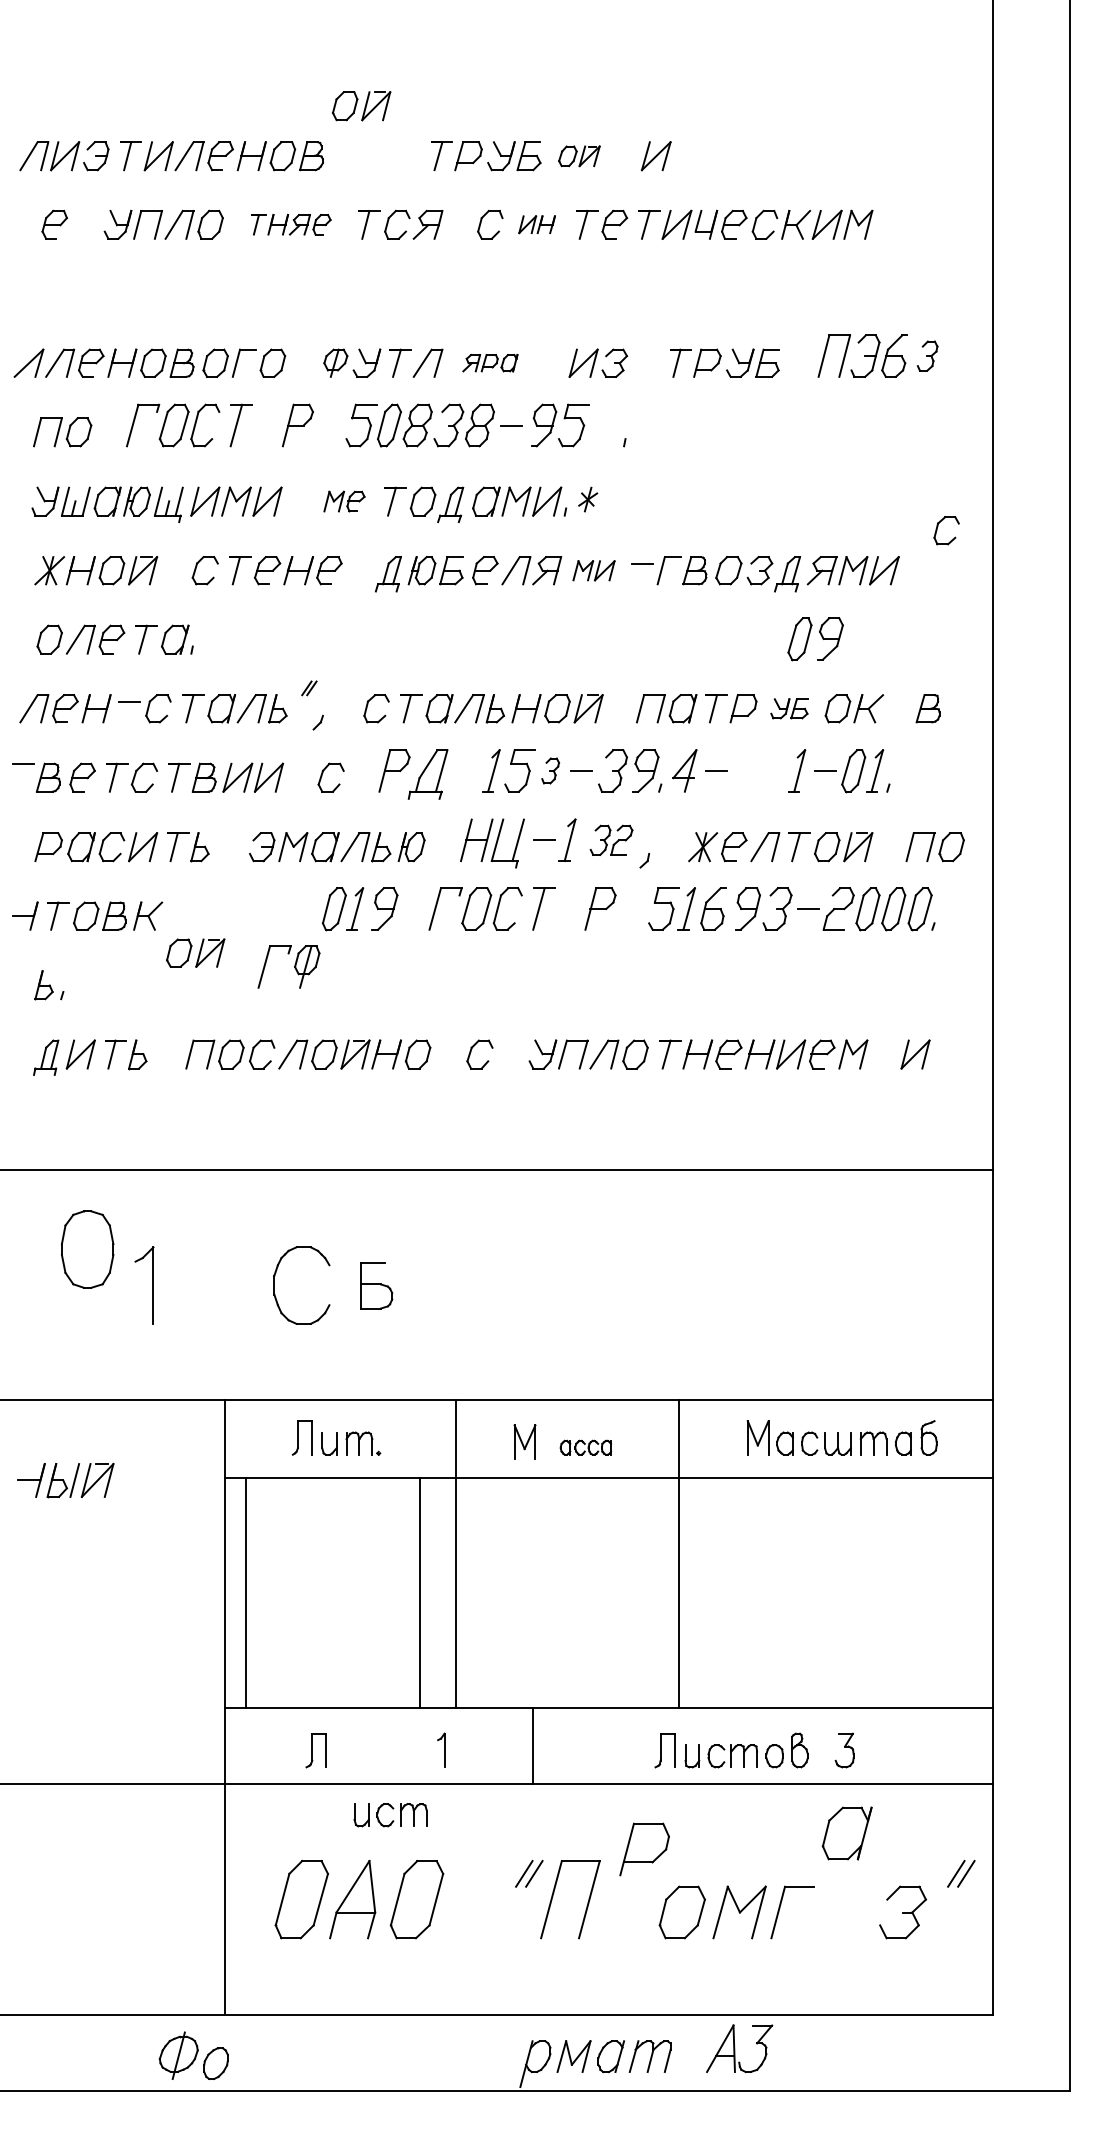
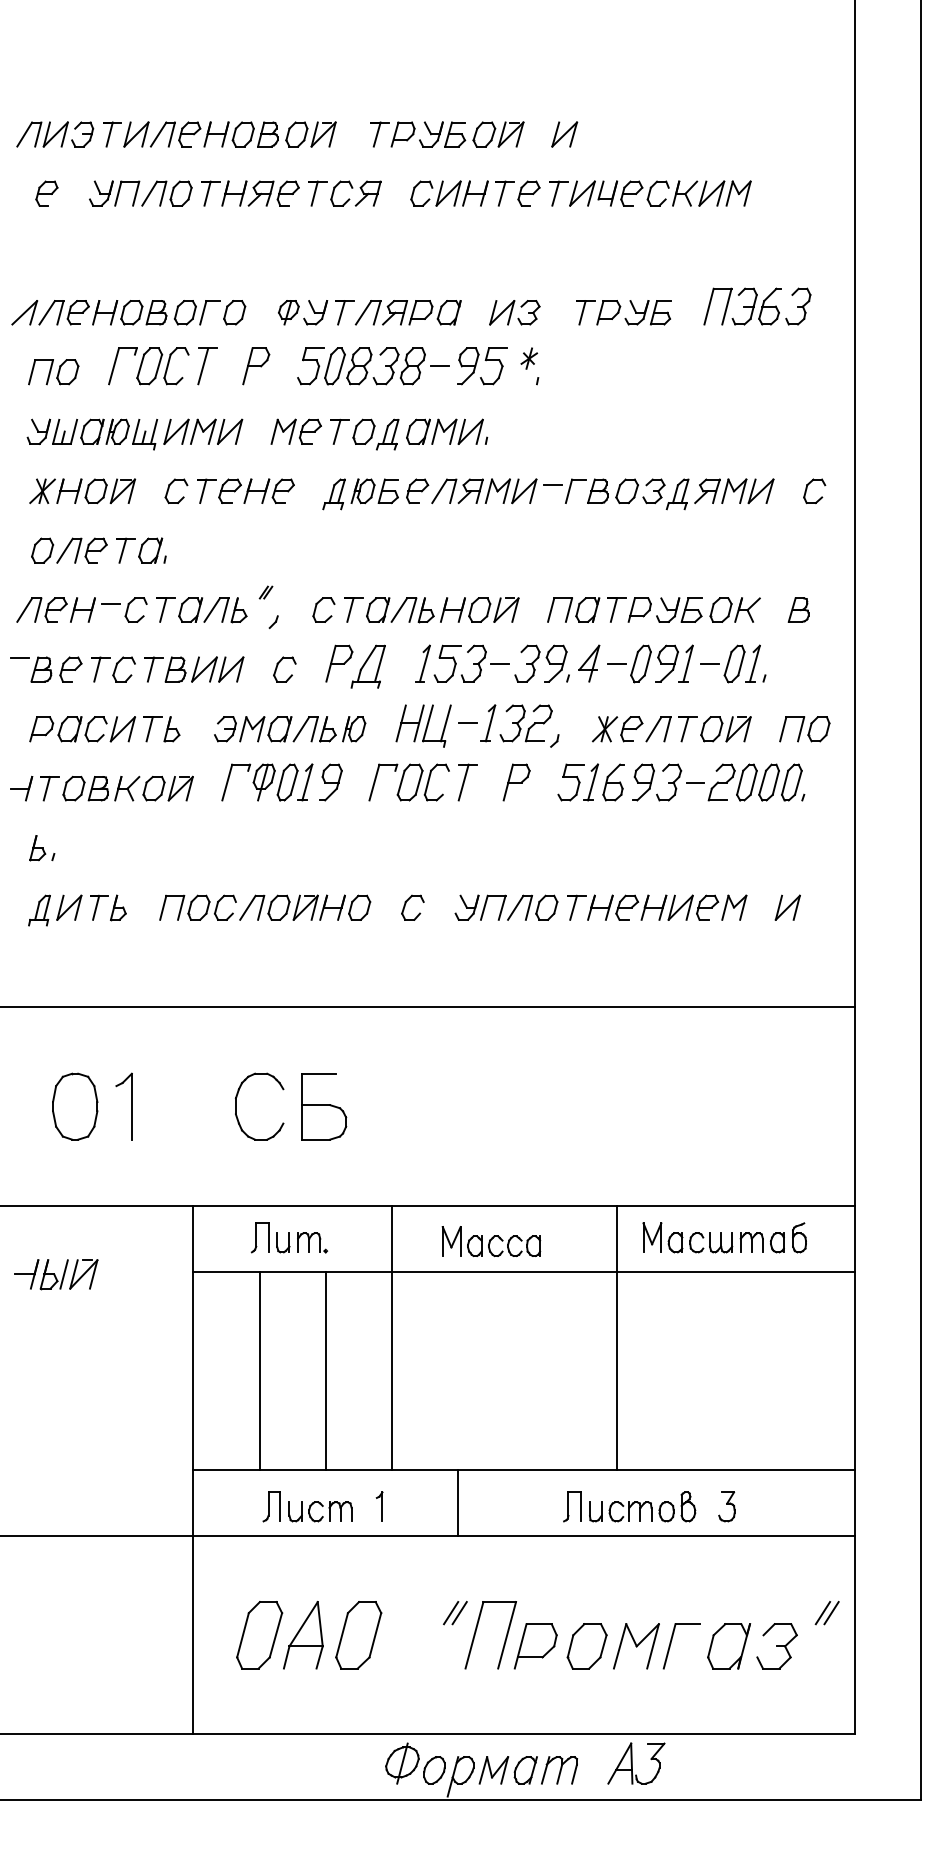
part: (361, 106) -> (310, 134), moved
part: (579, 156) -> (498, 134), size x1.43
part: (291, 224) -> (250, 193), size x1.43
part: (536, 224) -> (461, 193), size x1.67
part: (927, 355) -> (798, 306), size x1.43
part: (490, 362) -> (421, 312), size x1.67
part: (588, 499) -> (529, 358), moved
part: (344, 501) -> (296, 431), size x1.43
part: (938, 526) -> (807, 487), moved
part: (593, 570) -> (510, 491), size x1.43
part: (809, 637) -> (649, 662), moved
part: (789, 708) -> (679, 609), size x1.43
part: (550, 770) -> (473, 663), size x1.67
part: (611, 840) -> (526, 723), size x1.43
part: (195, 952) -> (168, 788), moved
part: (288, 966) -> (248, 782), moved
part: (87, 1249) -> (75, 1106), moved
part: (376, 1285) -> (323, 1106), size x1.67
part: (585, 1447) -> (503, 1246), size x1.67
line: (679, 1553) -> (617, 1337), moved
line: (246, 1592) -> (260, 1370), moved
line: (419, 1592) -> (325, 1370), moved
part: (390, 1815) -> (320, 1512), moved
part: (846, 1833) -> (728, 1646), moved
part: (644, 1849) -> (535, 1646), moved
part: (193, 2055) -> (415, 1763), moved

